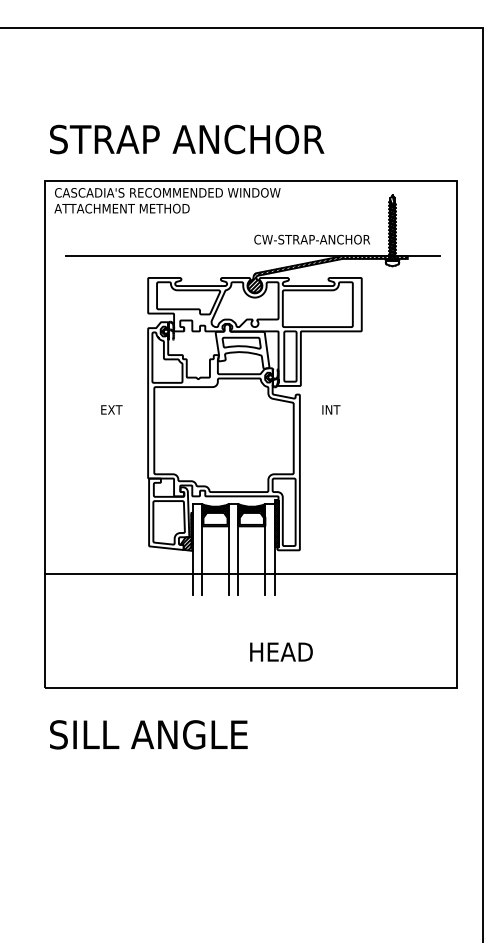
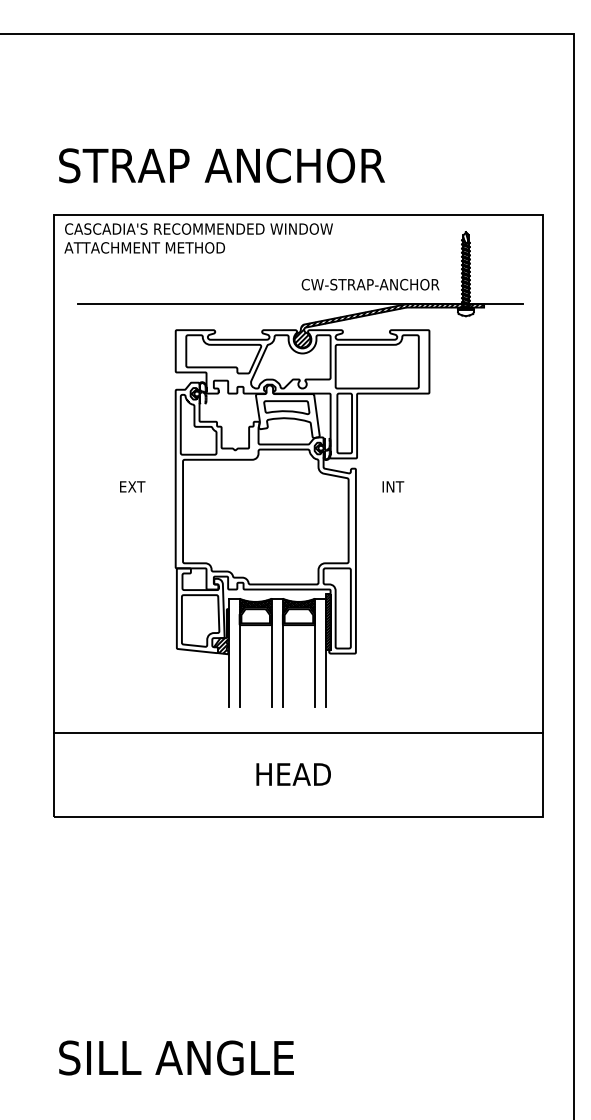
line: (251, 573) -> (298, 732), moved
text: (281, 651) -> (293, 773), moved
text: (148, 734) -> (176, 1057), moved

